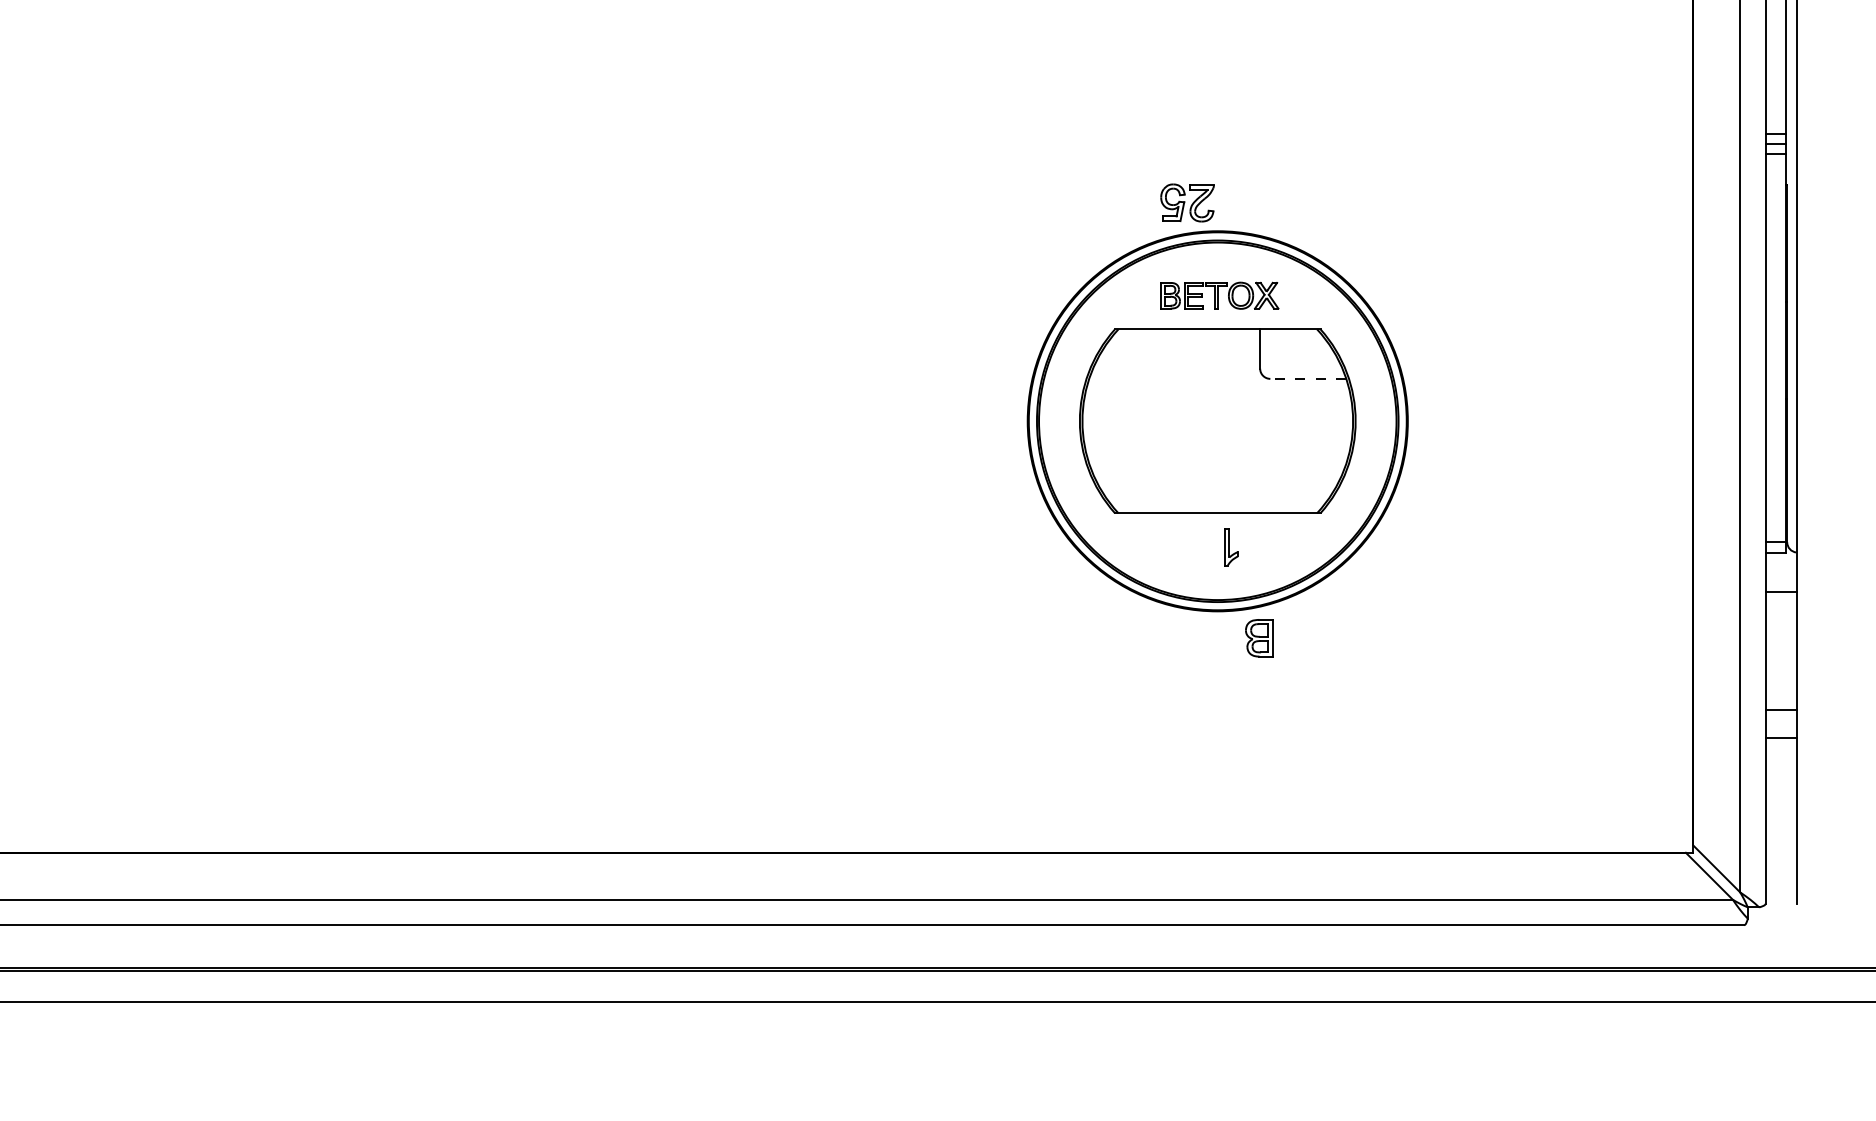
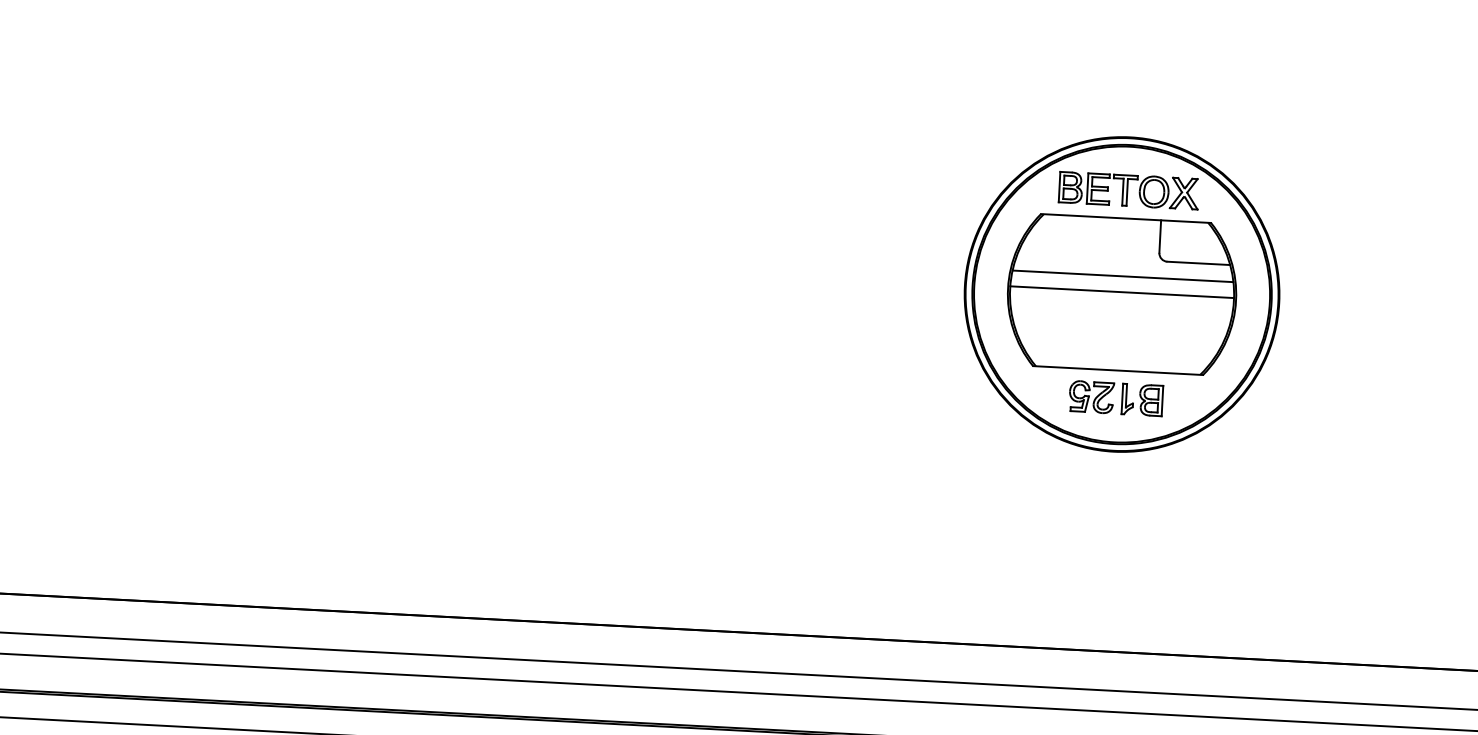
part: (1187, 202) -> (1091, 396), moved
part: (1219, 295) -> (1128, 190), size x1.43
line: (1308, 378) -> (1198, 263), dashed -> solid
line: (1217, 399) -> (1122, 276), added
line: (1217, 418) -> (1121, 292), added
part: (1259, 638) -> (1151, 400), moved

